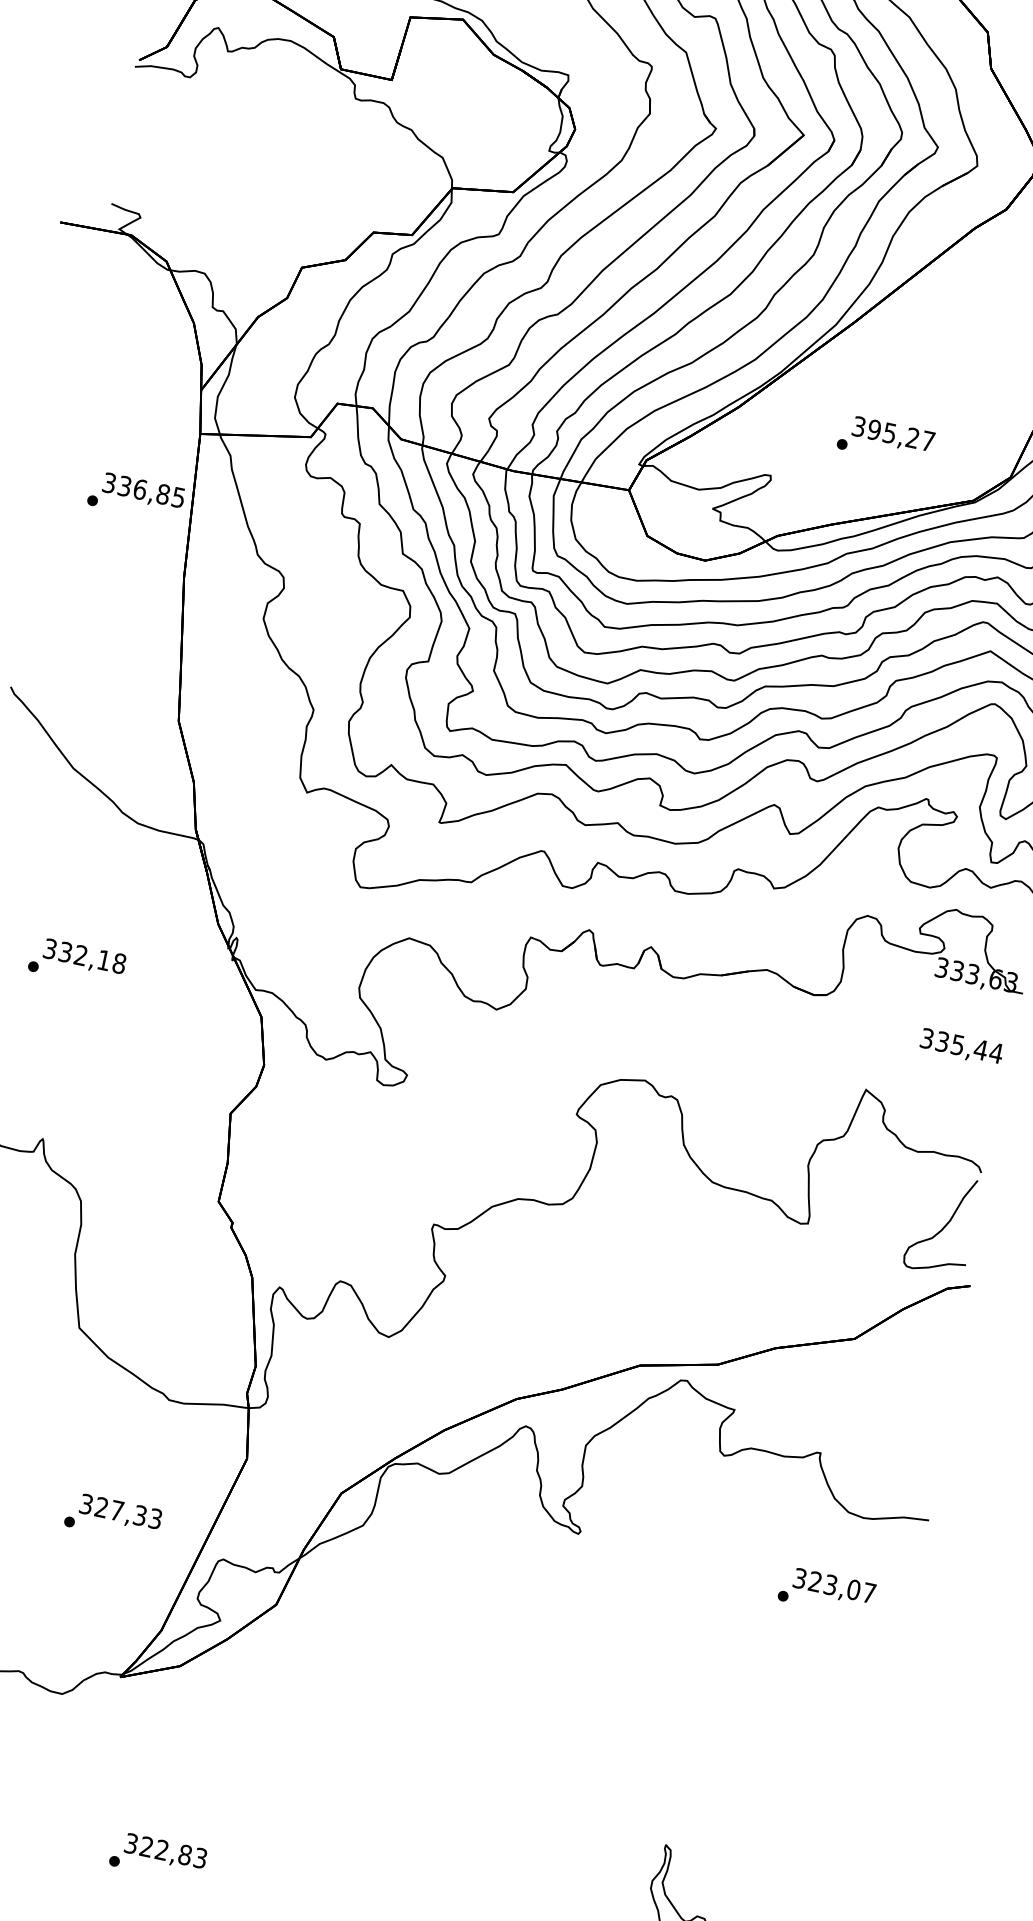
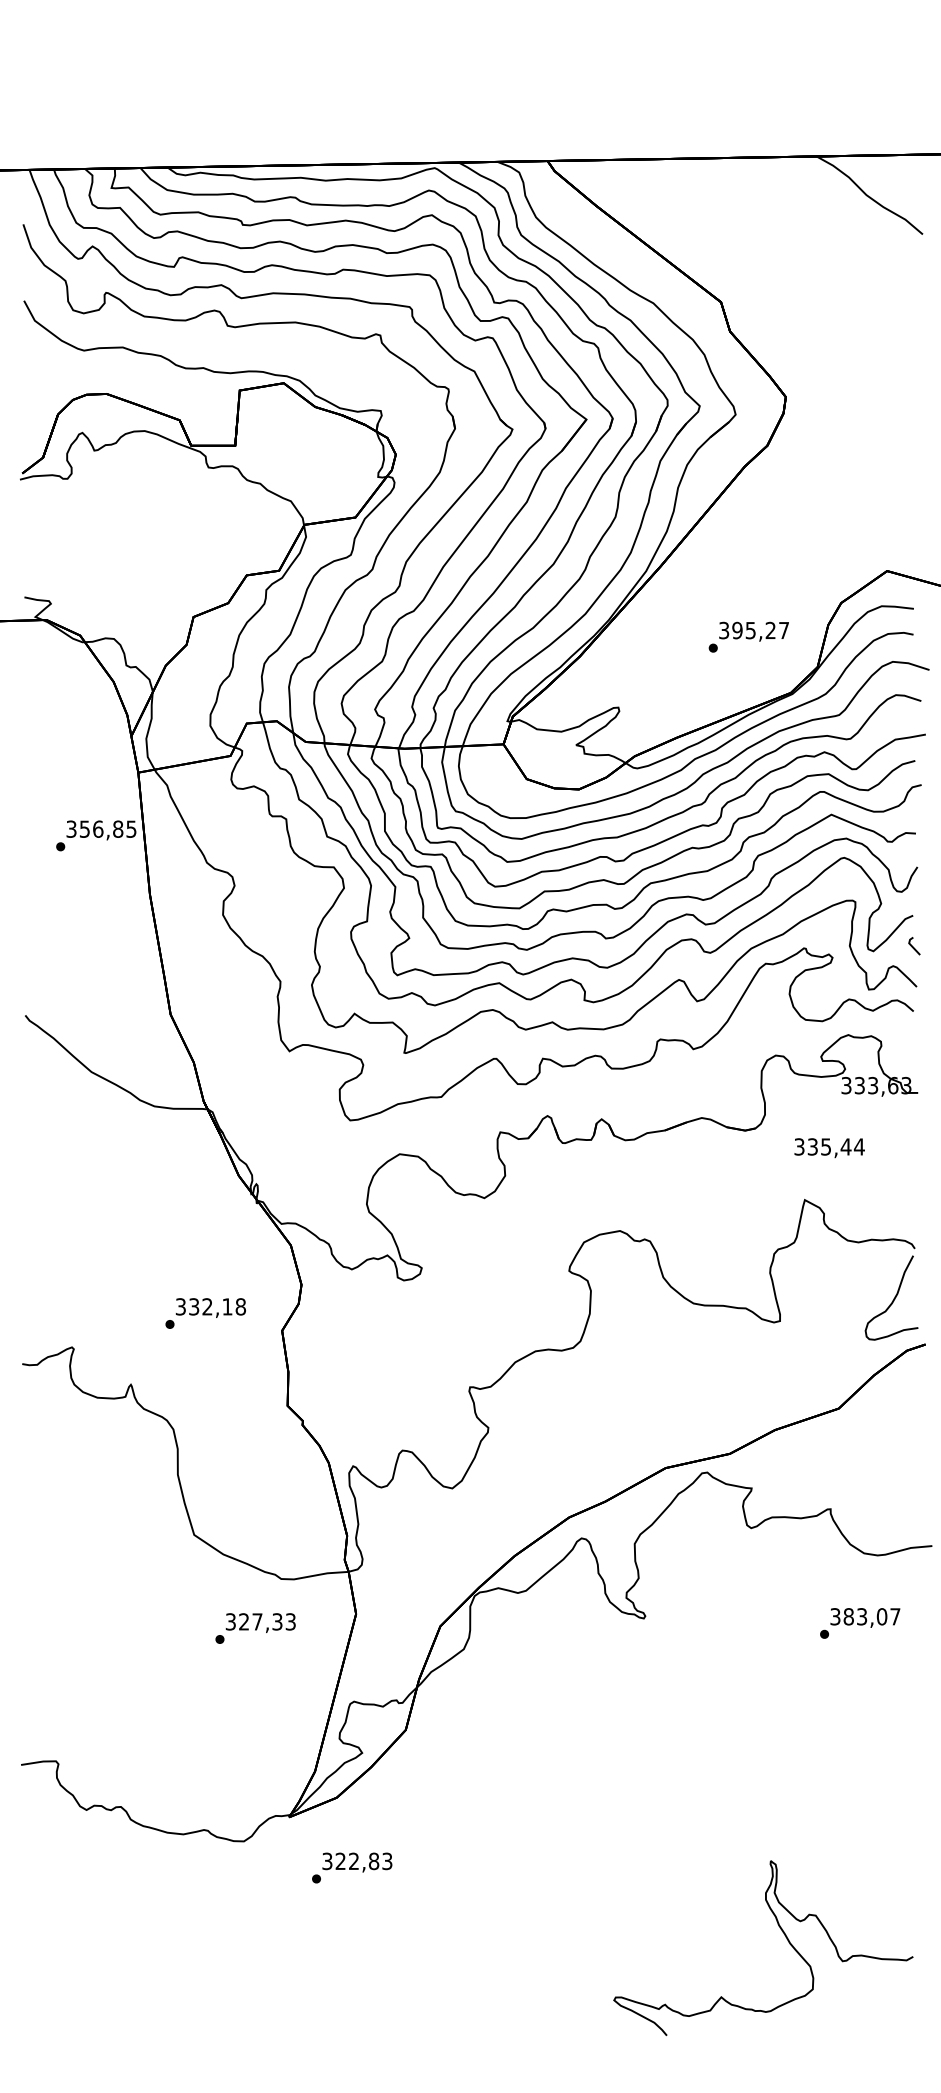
text: (885, 439) -> (748, 636), moved
text: (124, 485) -> (84, 828), 336,85 -> 356,85
text: (77, 962) -> (205, 1313), moved
text: (961, 1047) -> (829, 1148), moved
text: (113, 1517) -> (255, 1628), moved
text: (815, 1581) -> (848, 1616), 323,07 -> 383,07
text: (158, 1856) -> (352, 1867), moved

